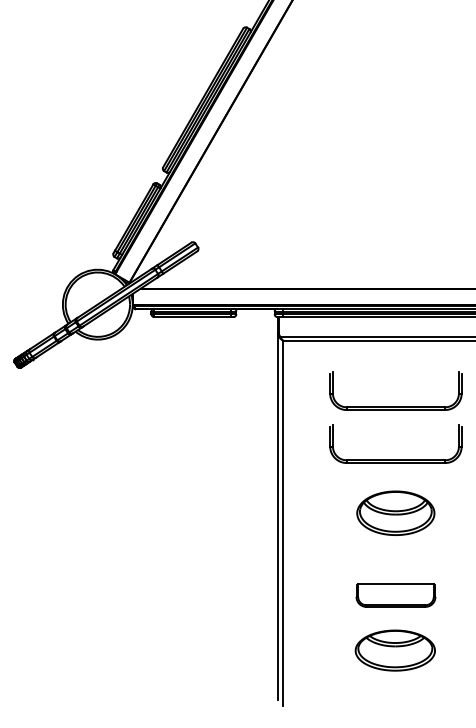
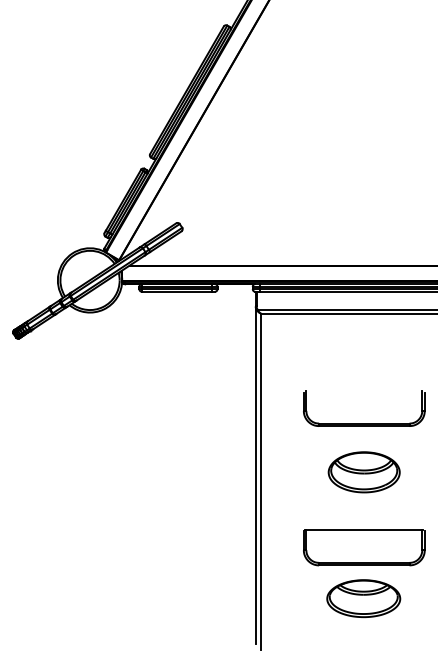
part: (395, 406) -> (363, 374), removed
part: (395, 595) -> (363, 547), size x1.67

